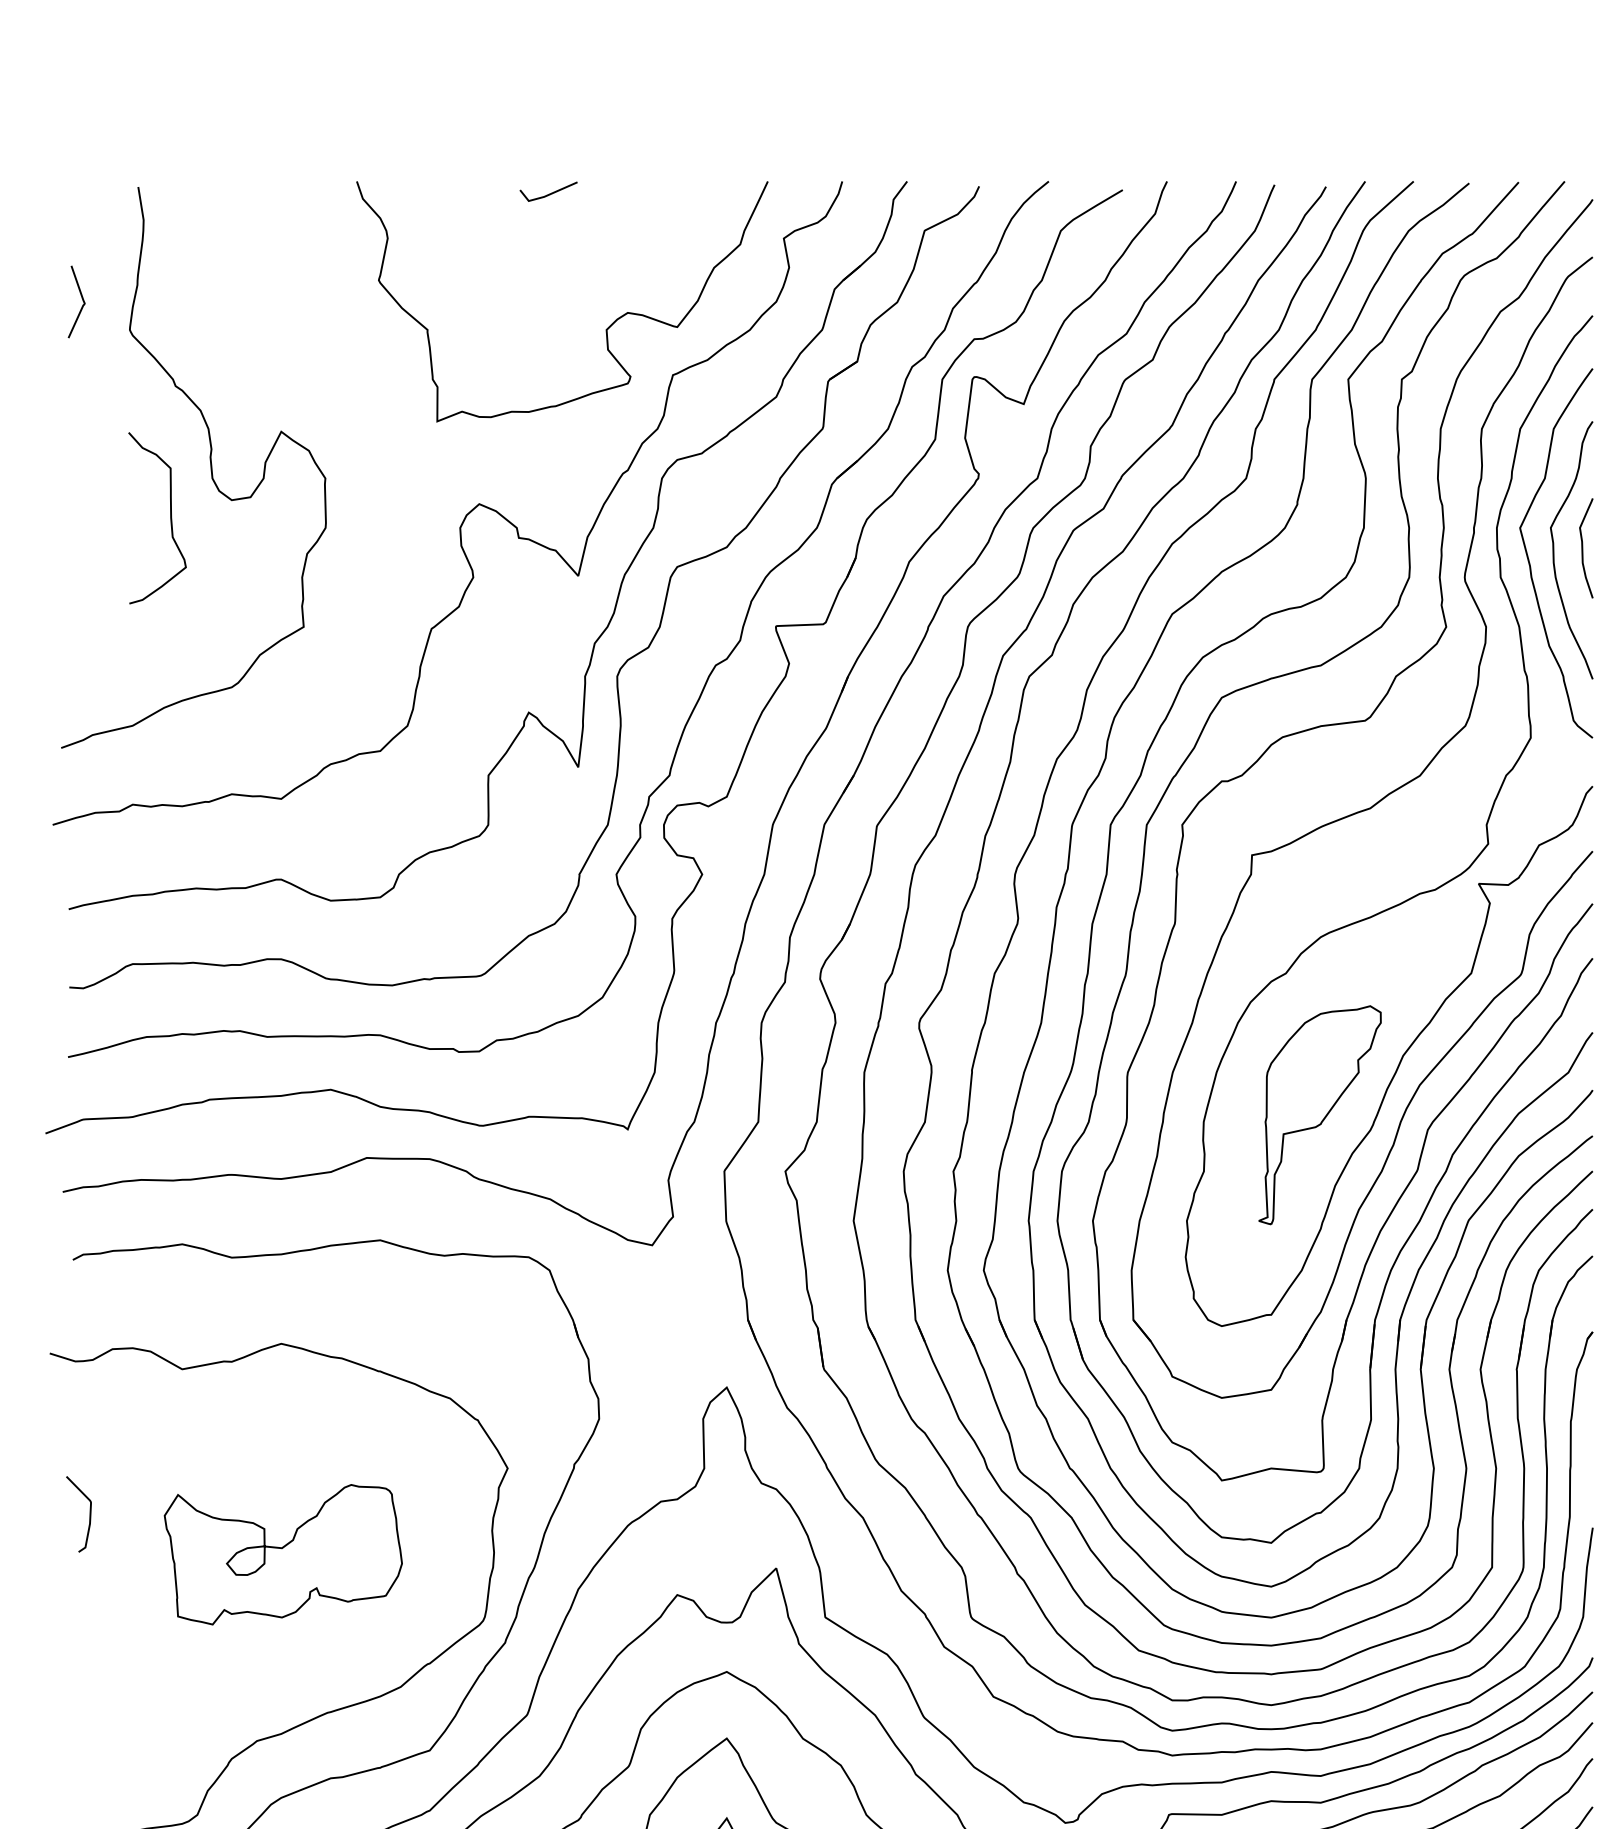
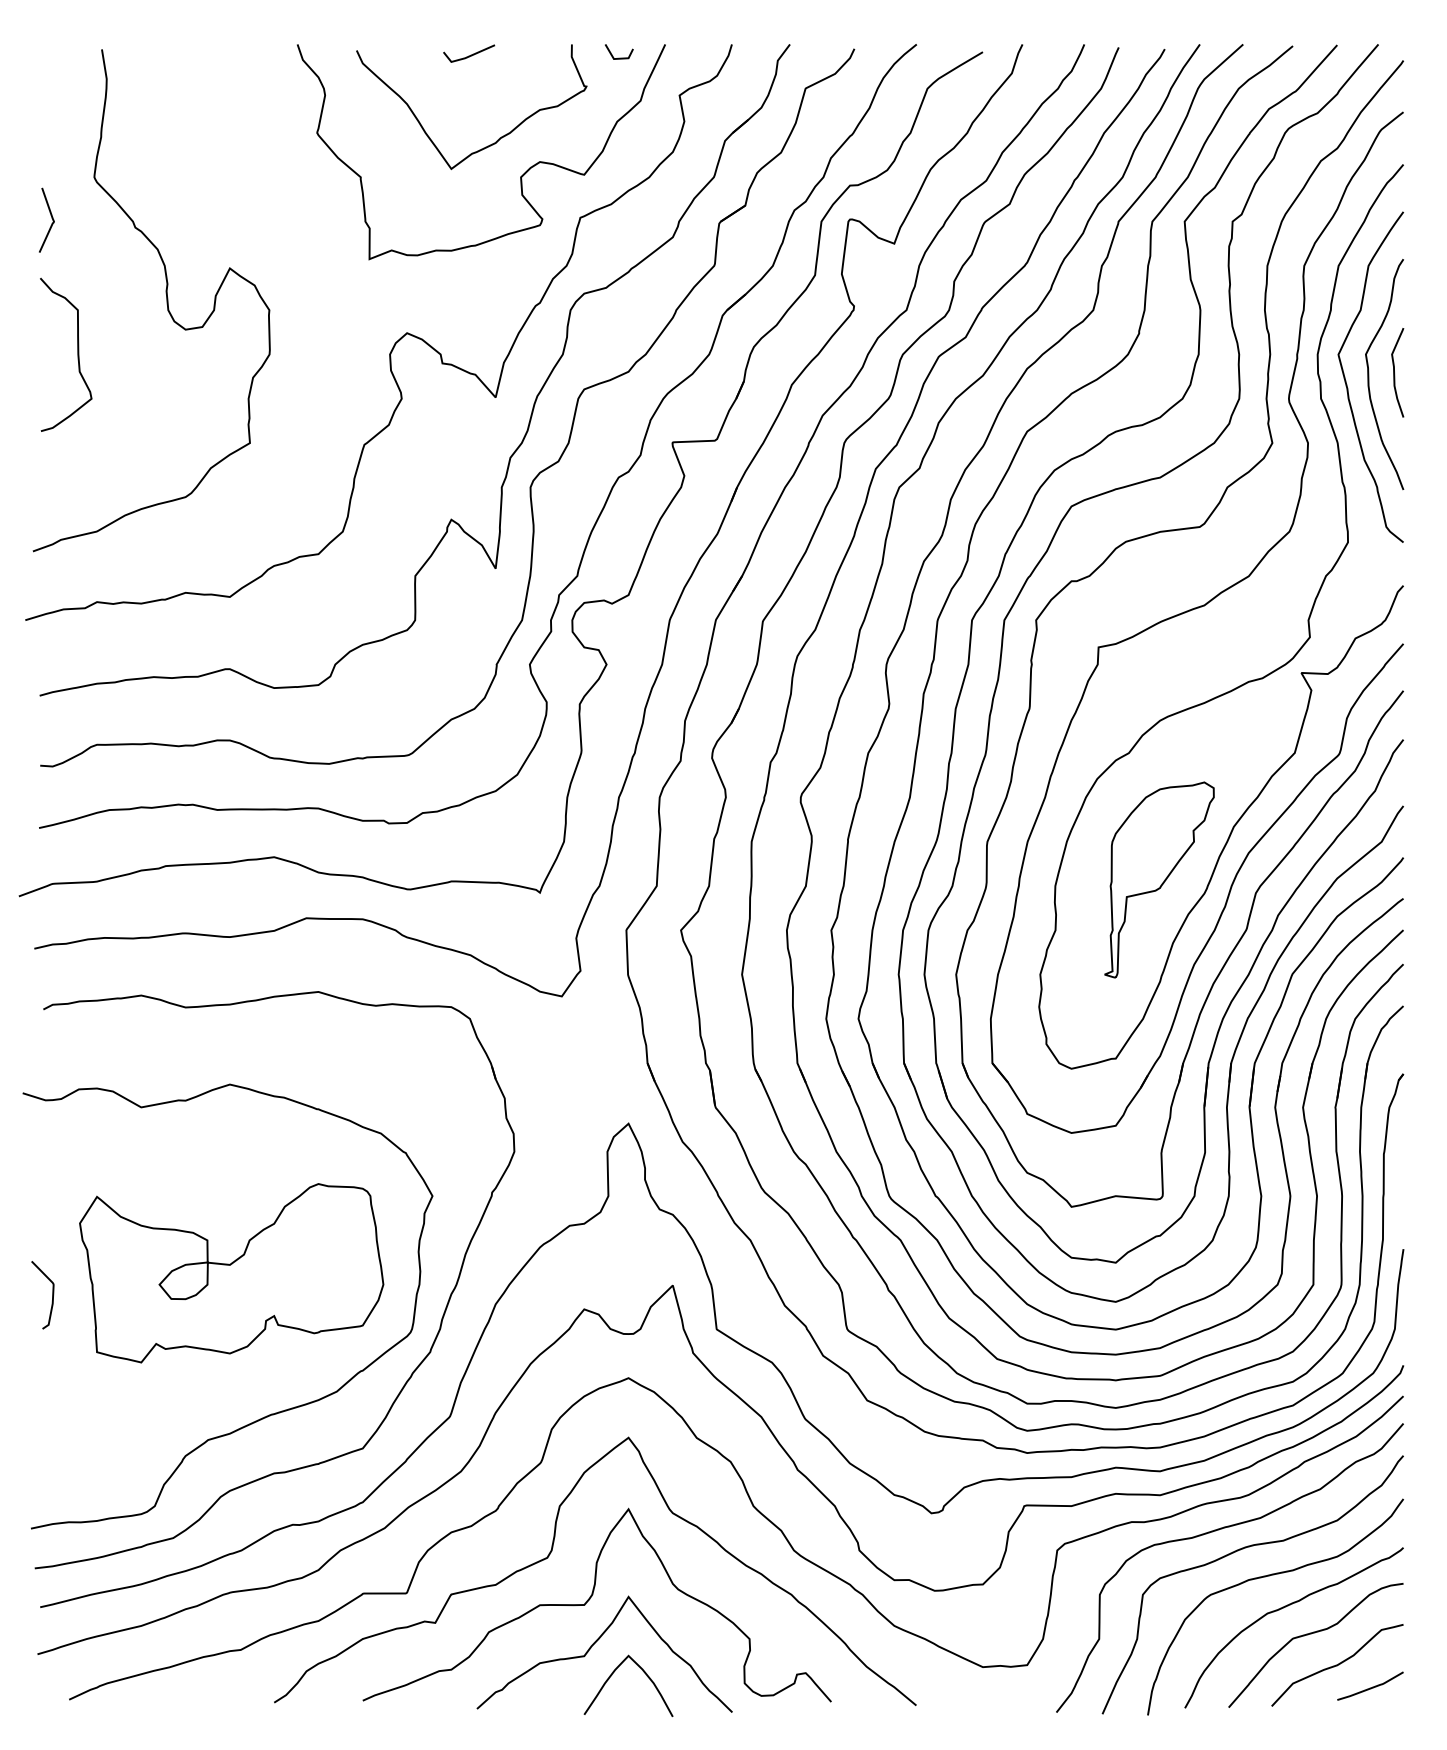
line: (716, 196) -> (619, 57), added
curve: (582, 285) -> (499, 137), added
curve: (81, 299) -> (51, 218), moved
curve: (170, 517) -> (77, 354), moved
curve: (89, 1514) -> (52, 1295), moved
part: (283, 1554) -> (231, 1273), size x1.43

